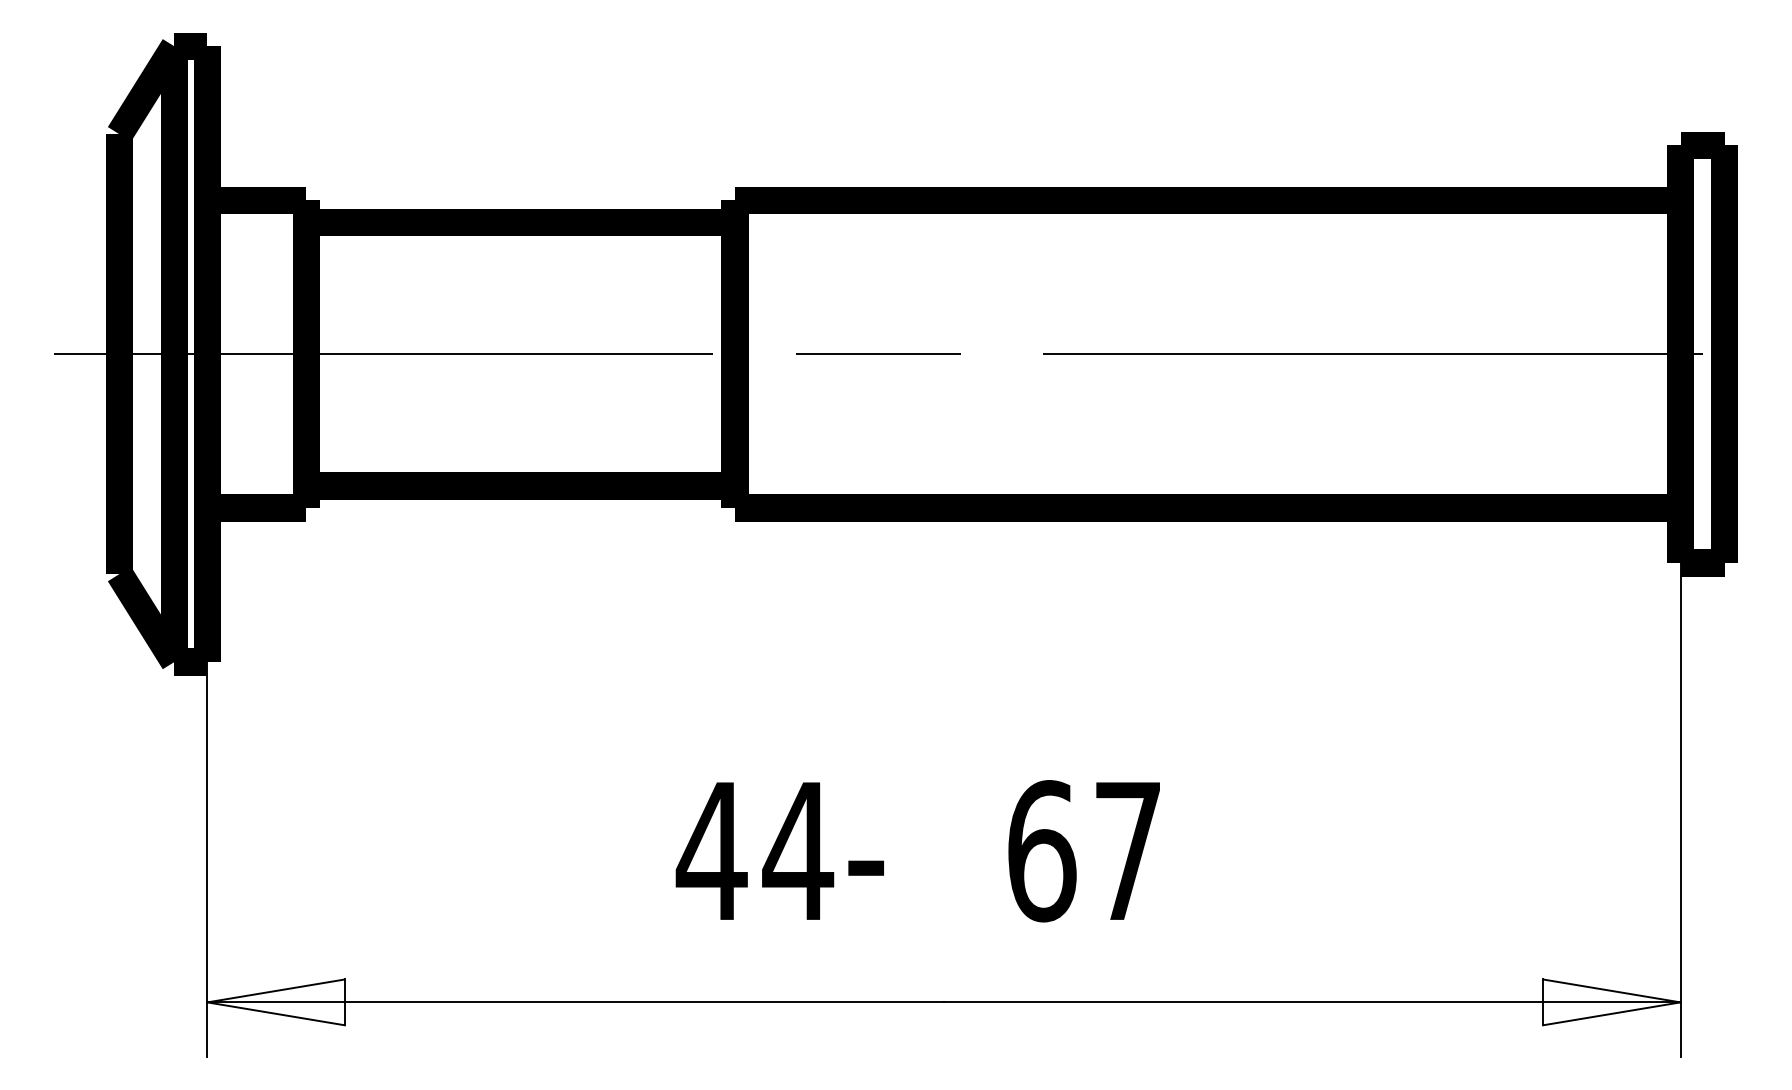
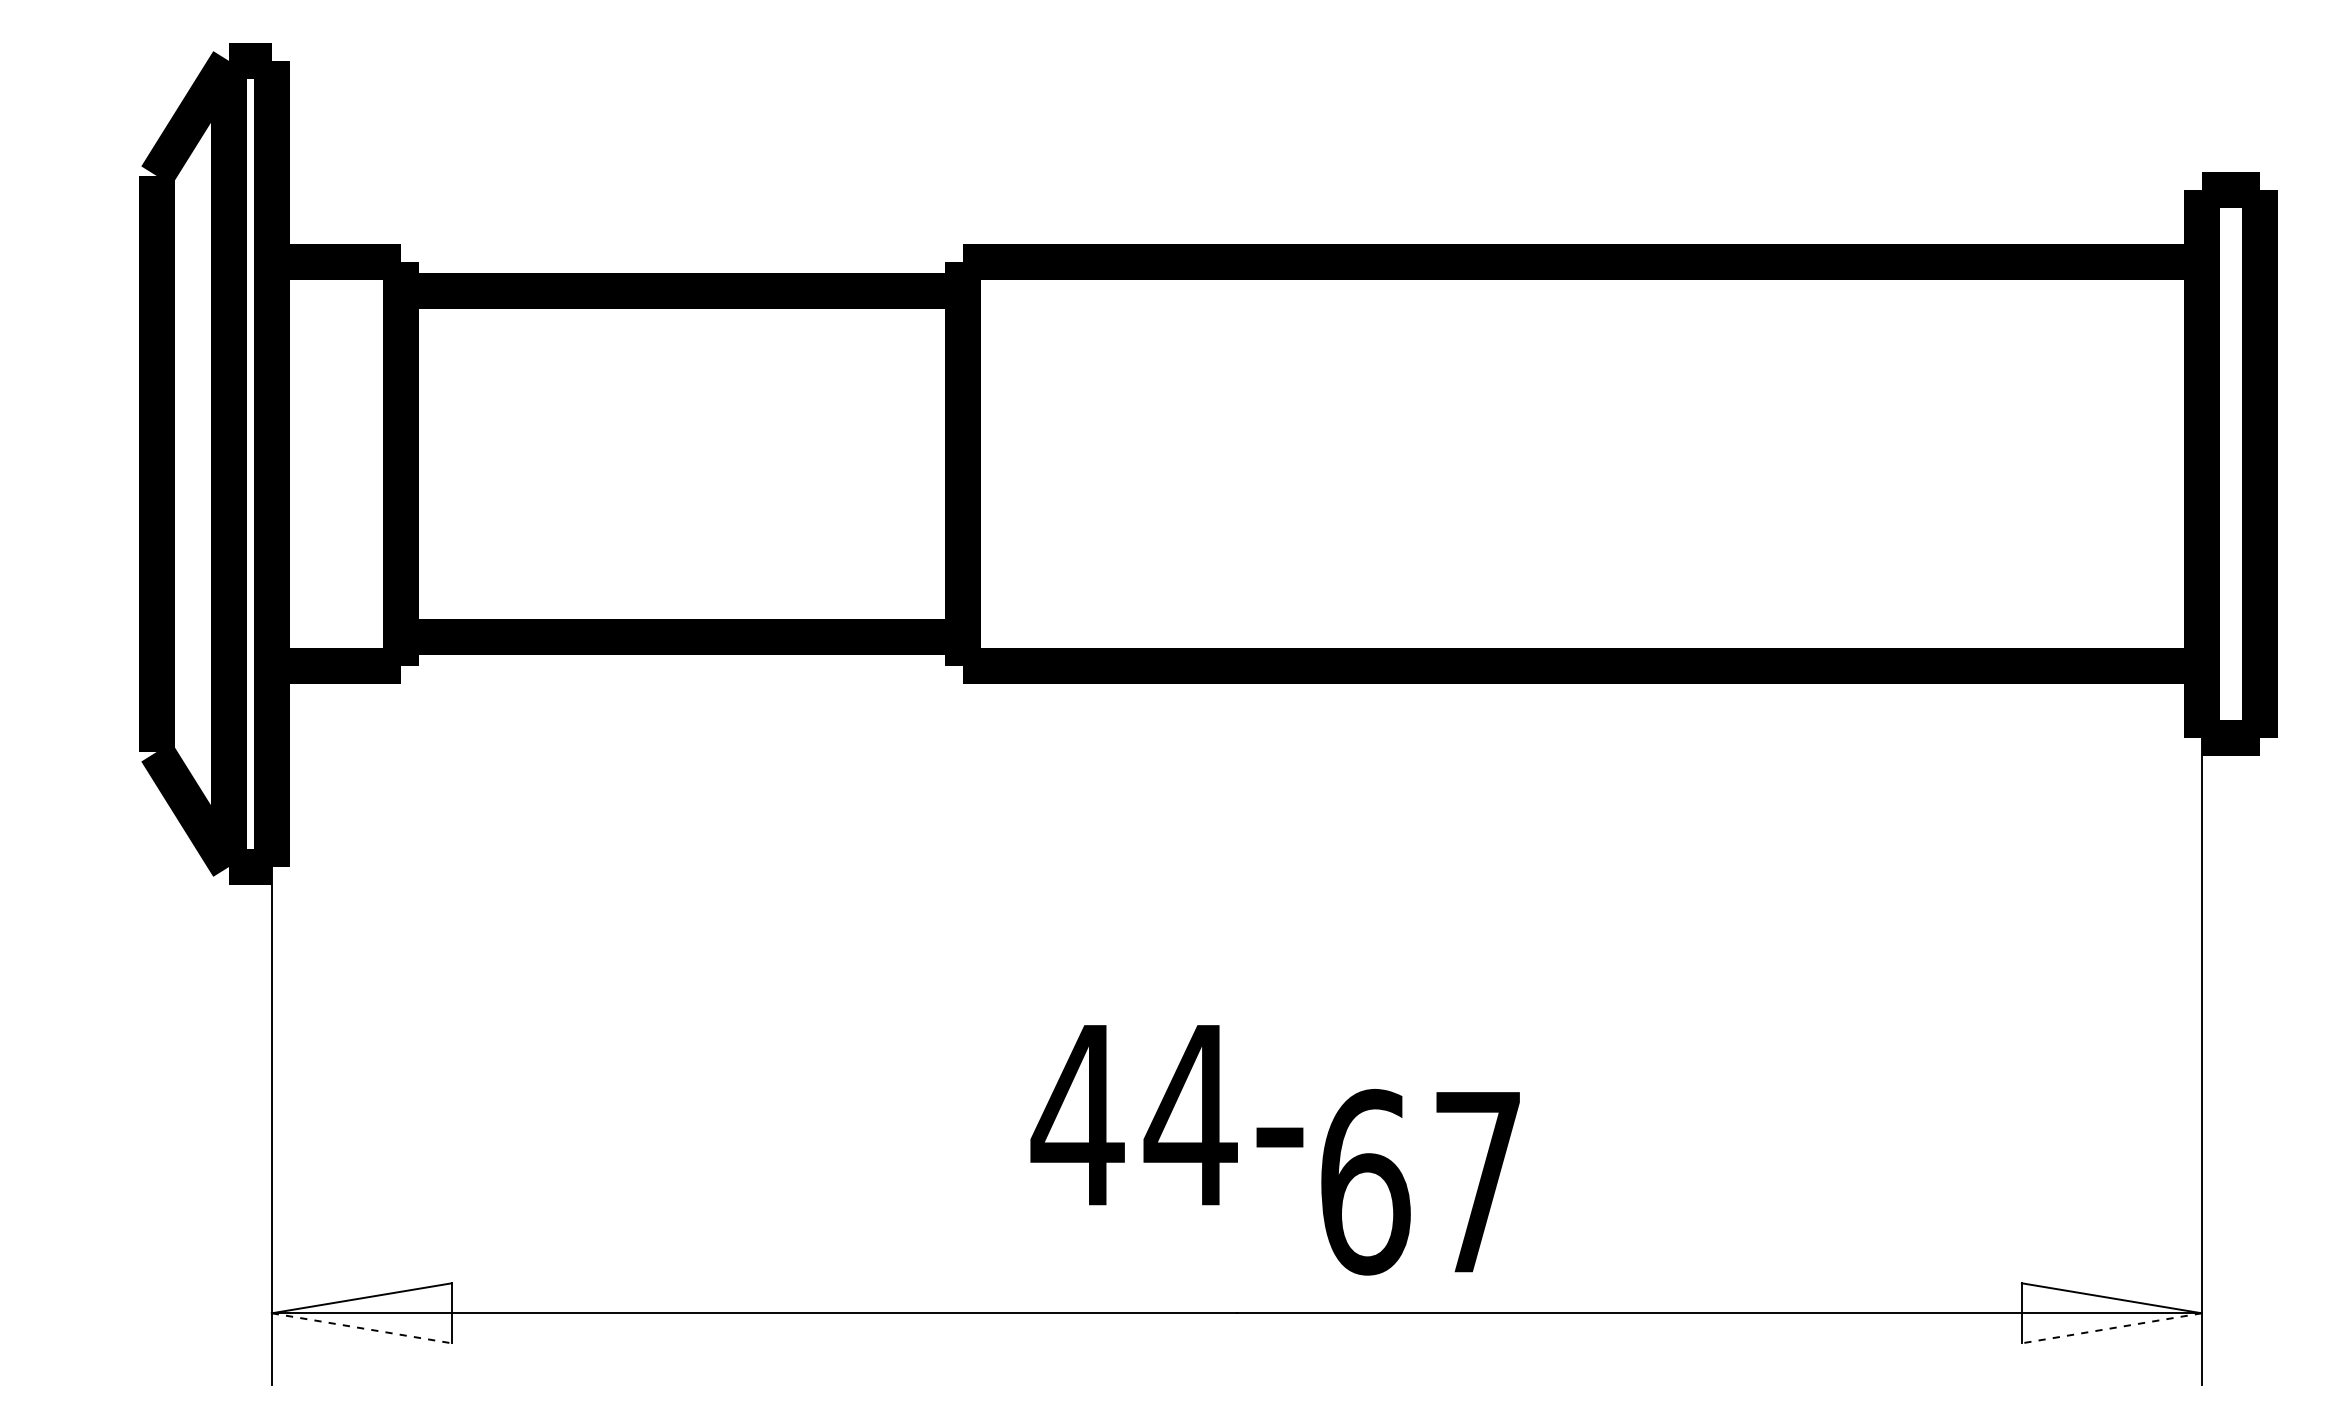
line: (896, 353) -> (1174, 463), removed
text: (779, 851) -> (1166, 1115), moved
text: (1084, 851) -> (1420, 1182), moved
line: (276, 1013) -> (362, 1328), solid -> dashed
line: (1611, 1013) -> (2111, 1328), solid -> dashed

